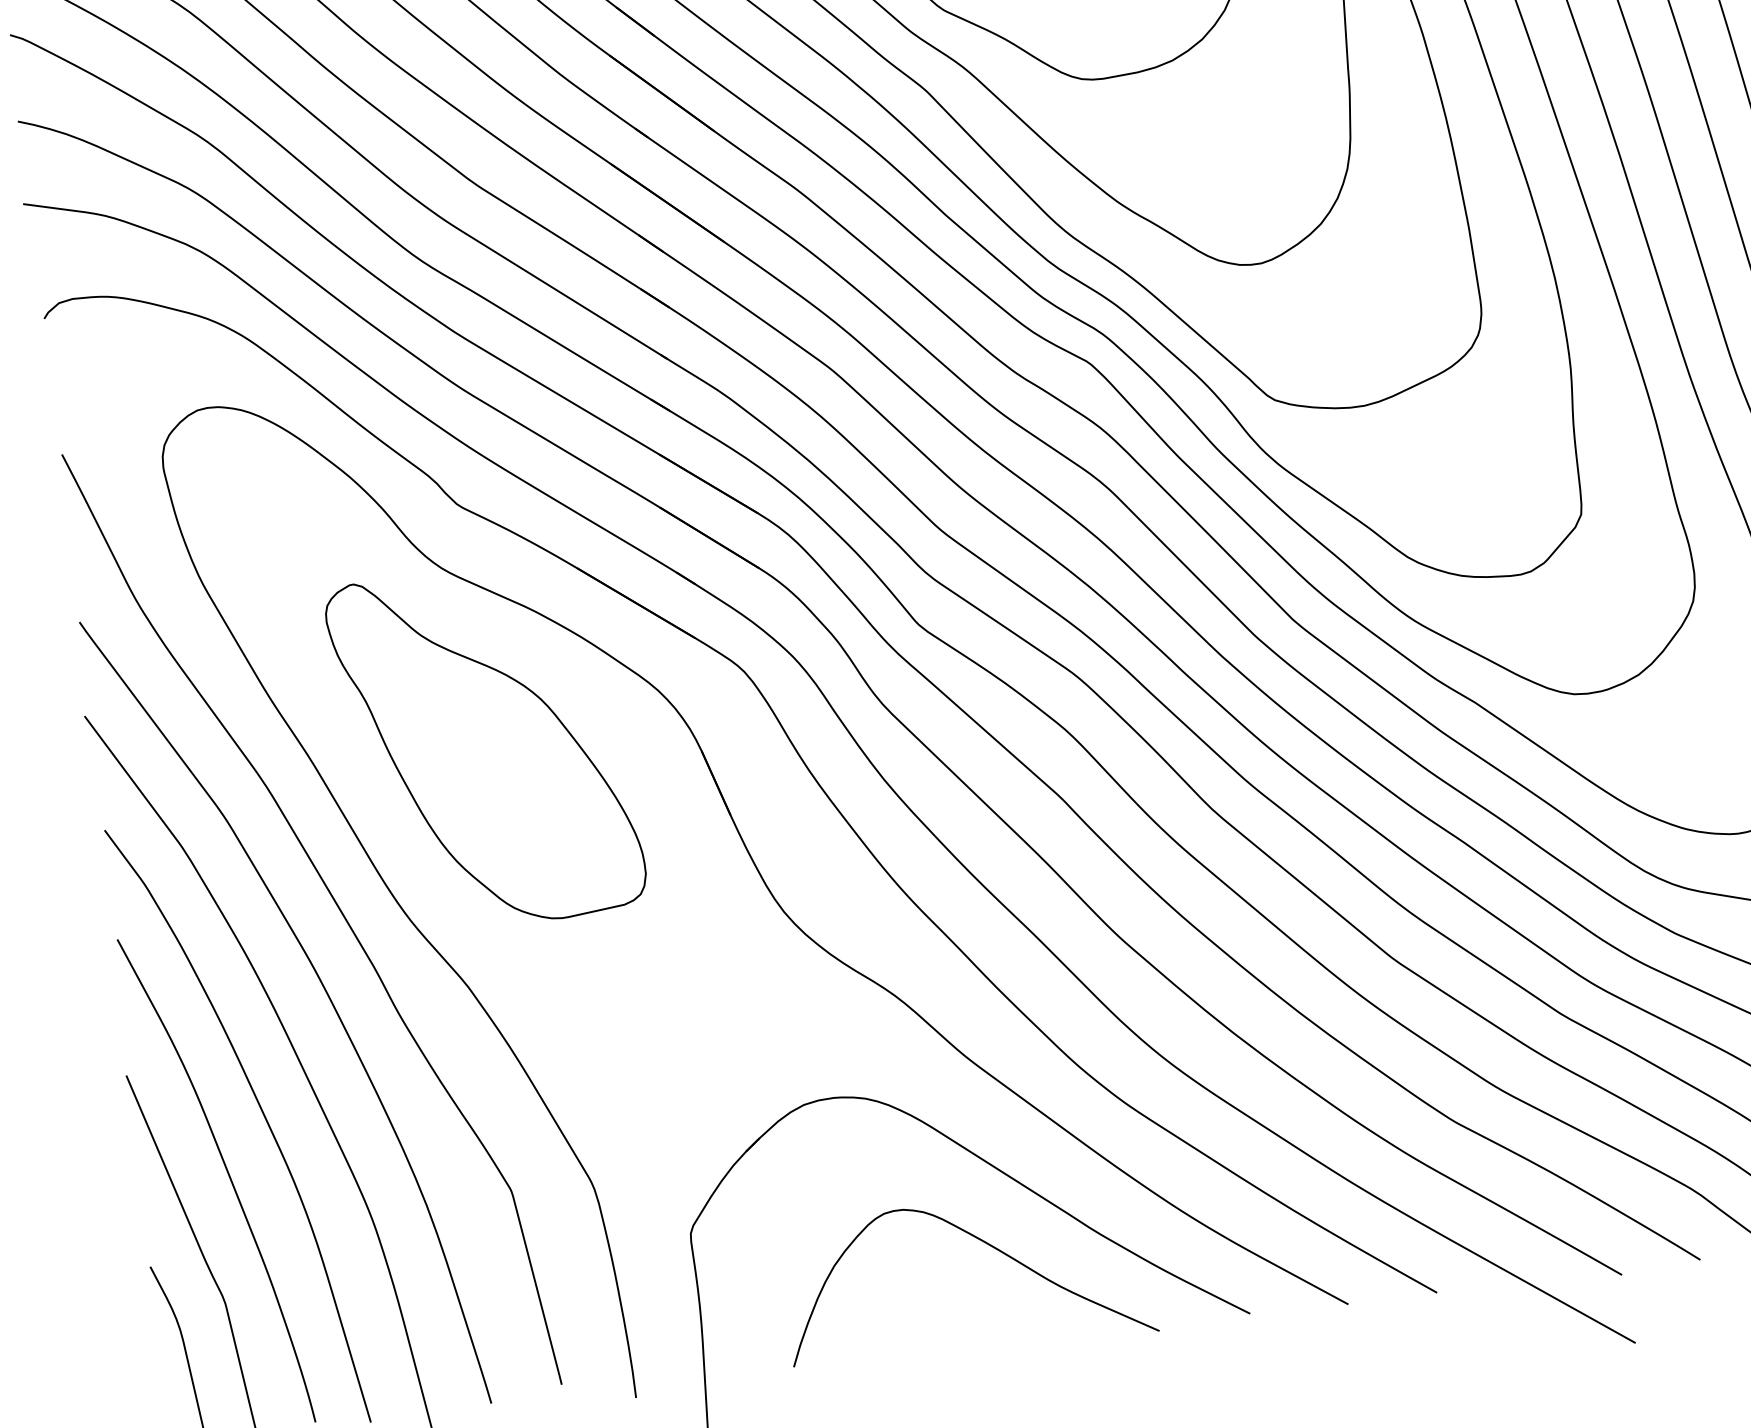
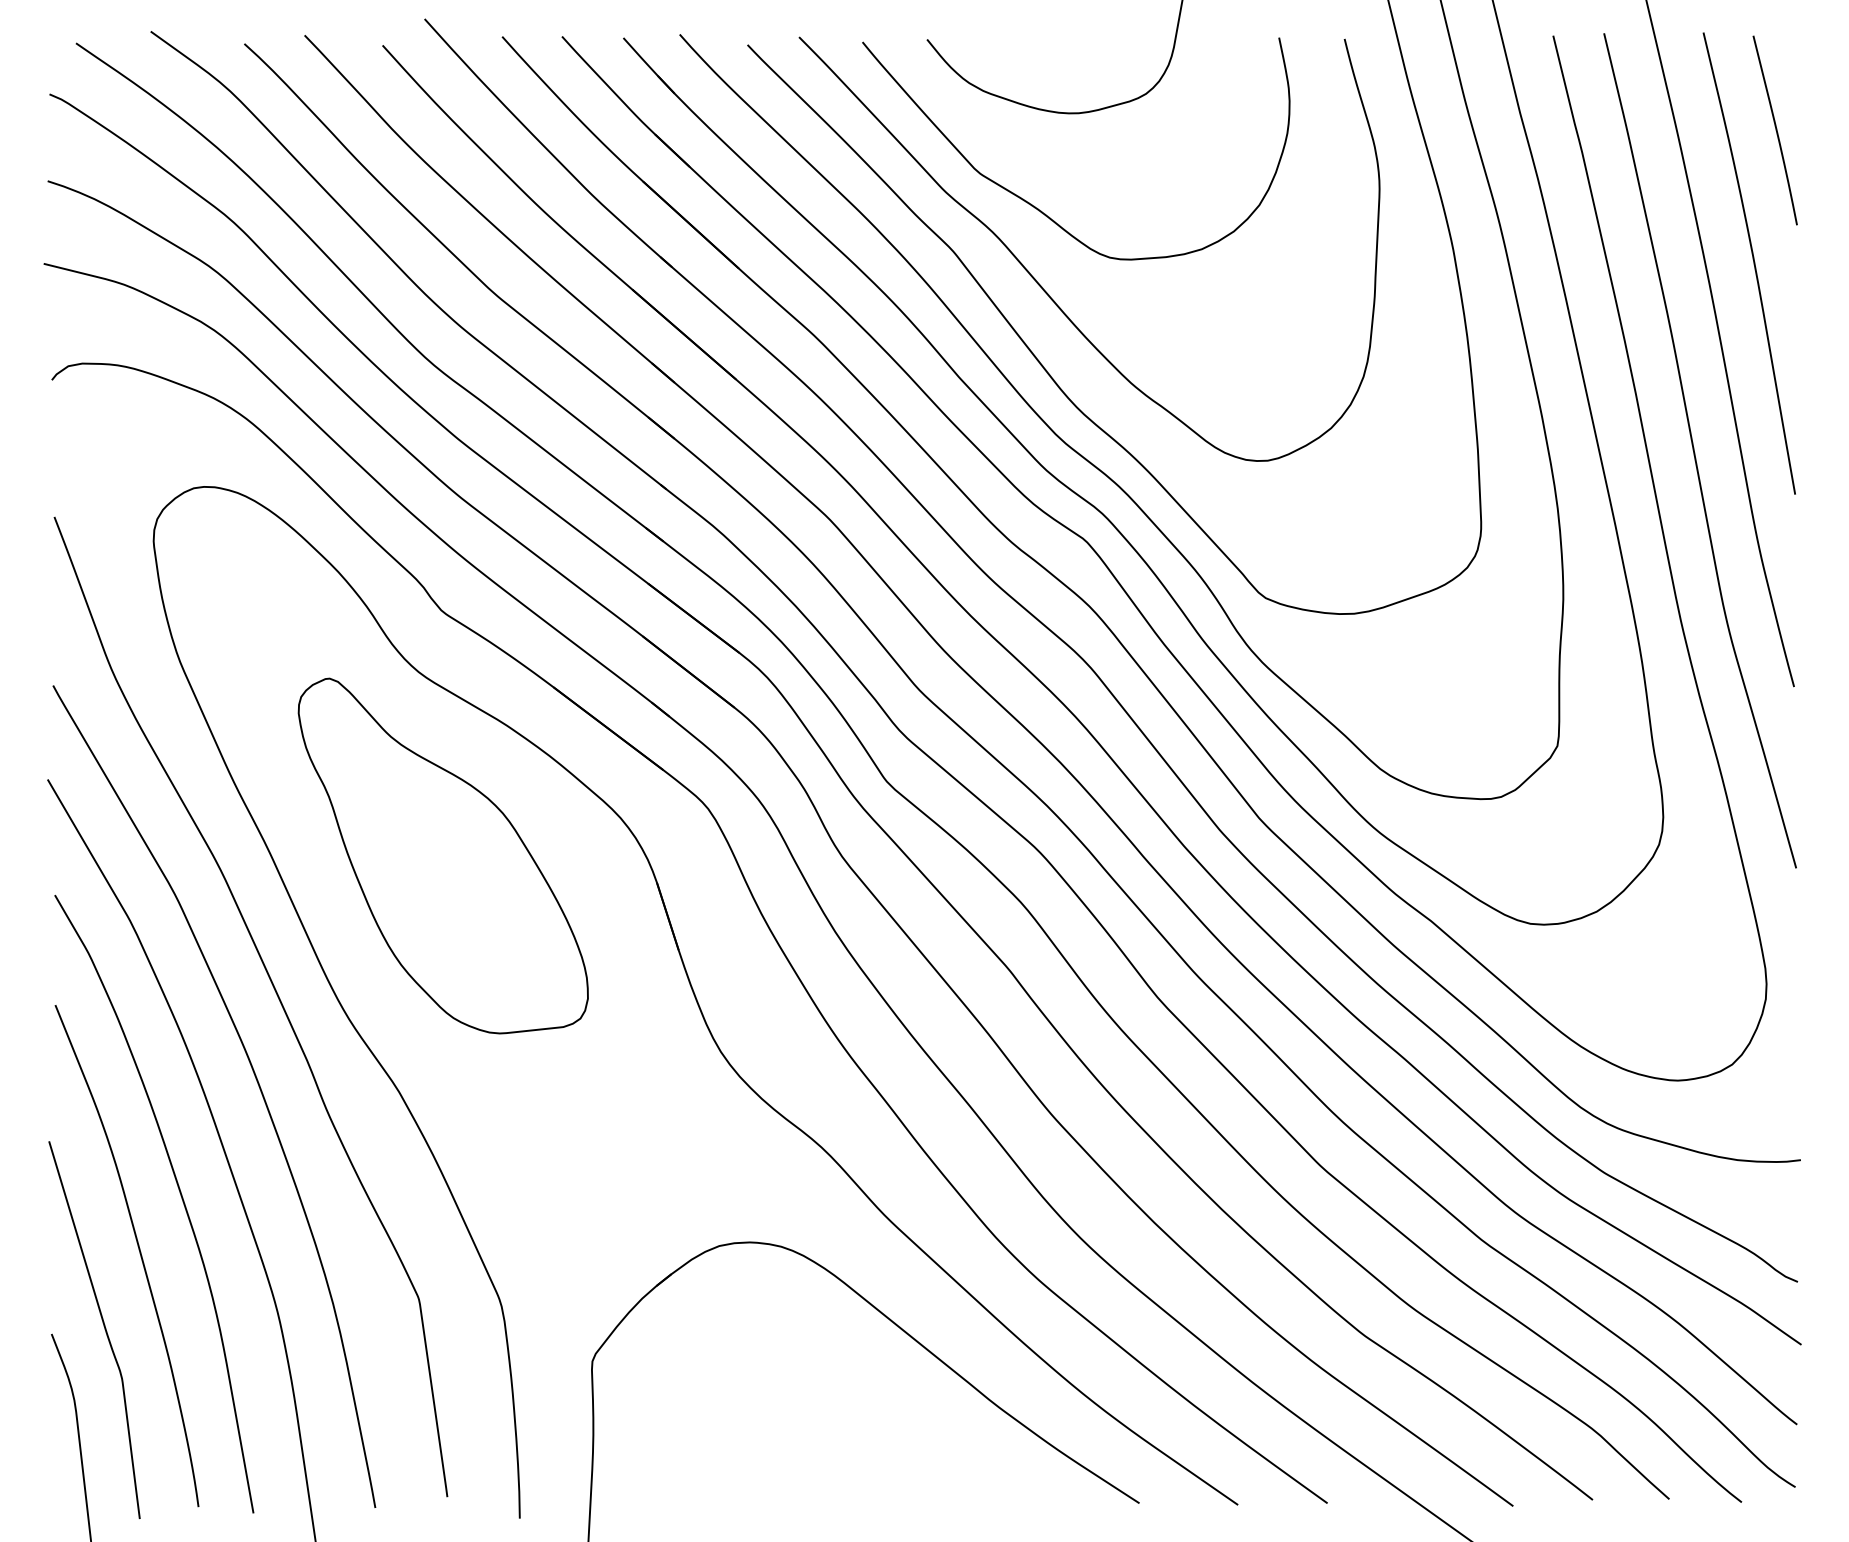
curve: (985, 1243) -> (884, 1404), removed

